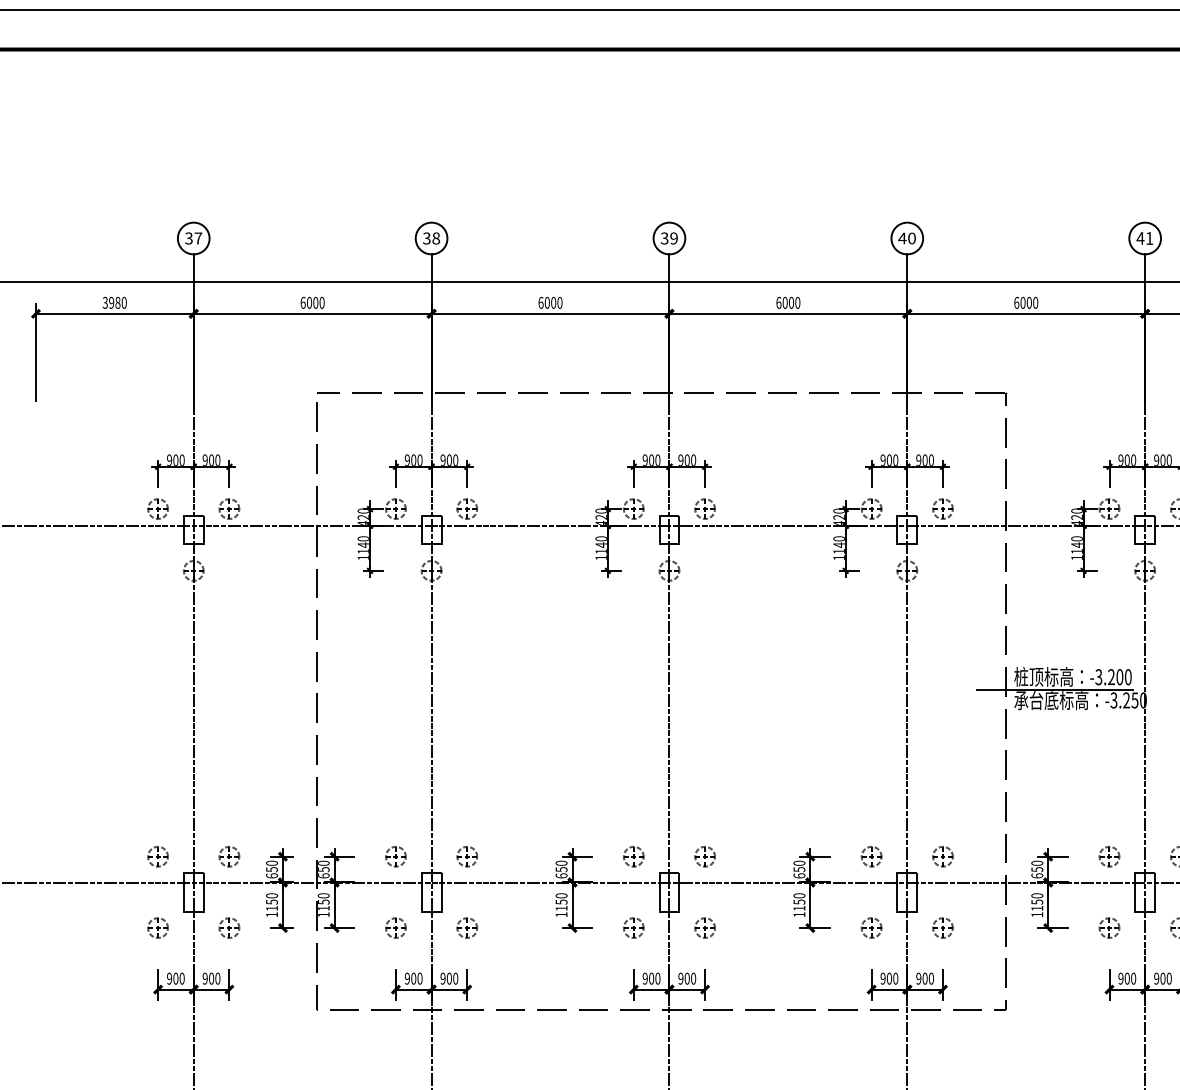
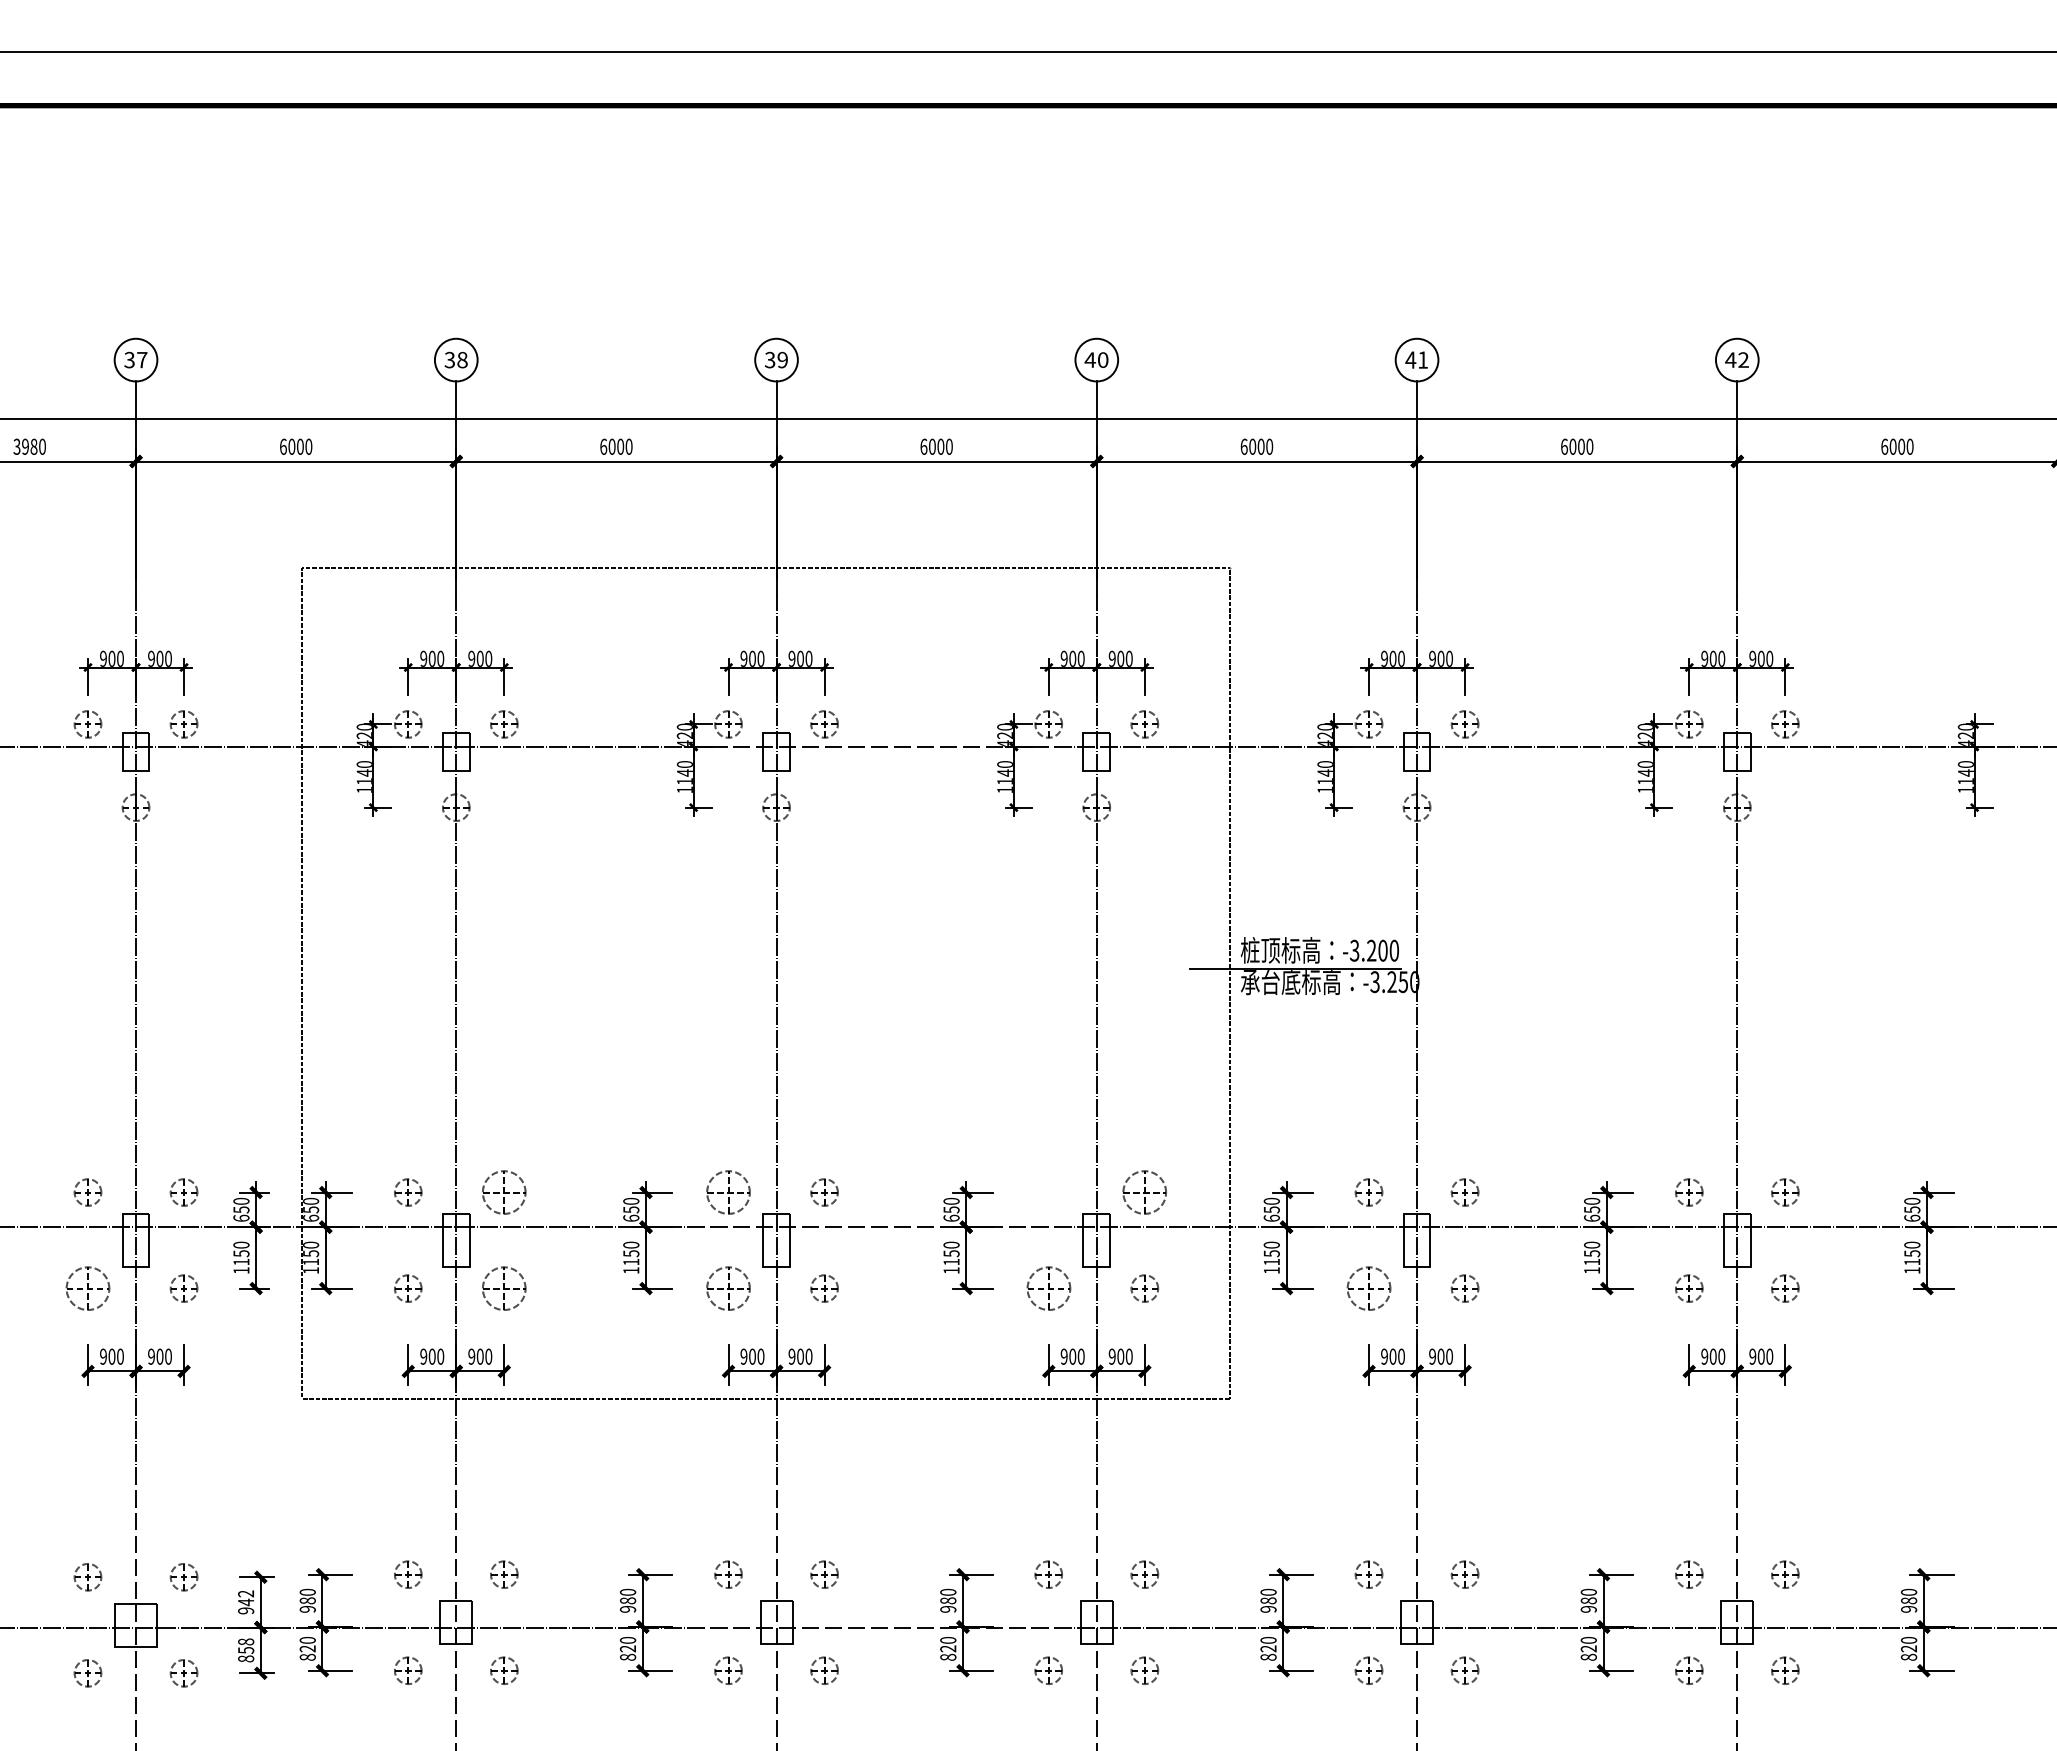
part: (467, 856) -> (504, 1192), size x1.6
part: (633, 856) -> (728, 1192), size x1.6
part: (871, 856) -> (1048, 1192), removed
part: (942, 856) -> (1144, 1192), size x1.6
part: (157, 928) -> (87, 1288), size x1.6
part: (467, 928) -> (504, 1288), size x1.6
part: (633, 928) -> (728, 1288), size x1.6
part: (871, 928) -> (1048, 1288), size x1.6
part: (1109, 928) -> (1368, 1288), size x1.6

